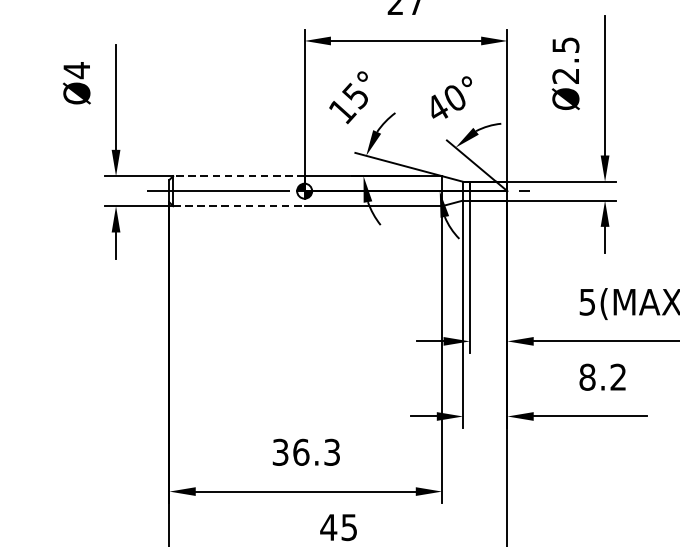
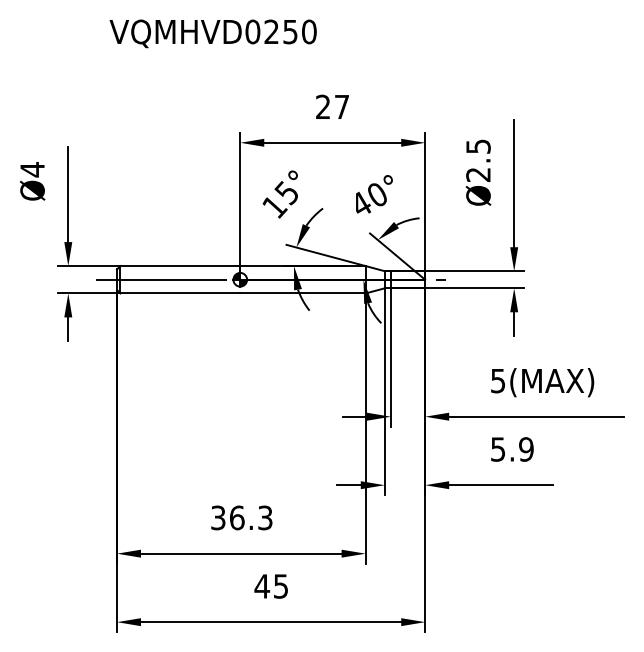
line: (239, 176) -> (180, 266), dashed -> solid
line: (239, 206) -> (180, 293), dashed -> solid
text: (603, 377) -> (512, 449), 8.2 -> 5.9

